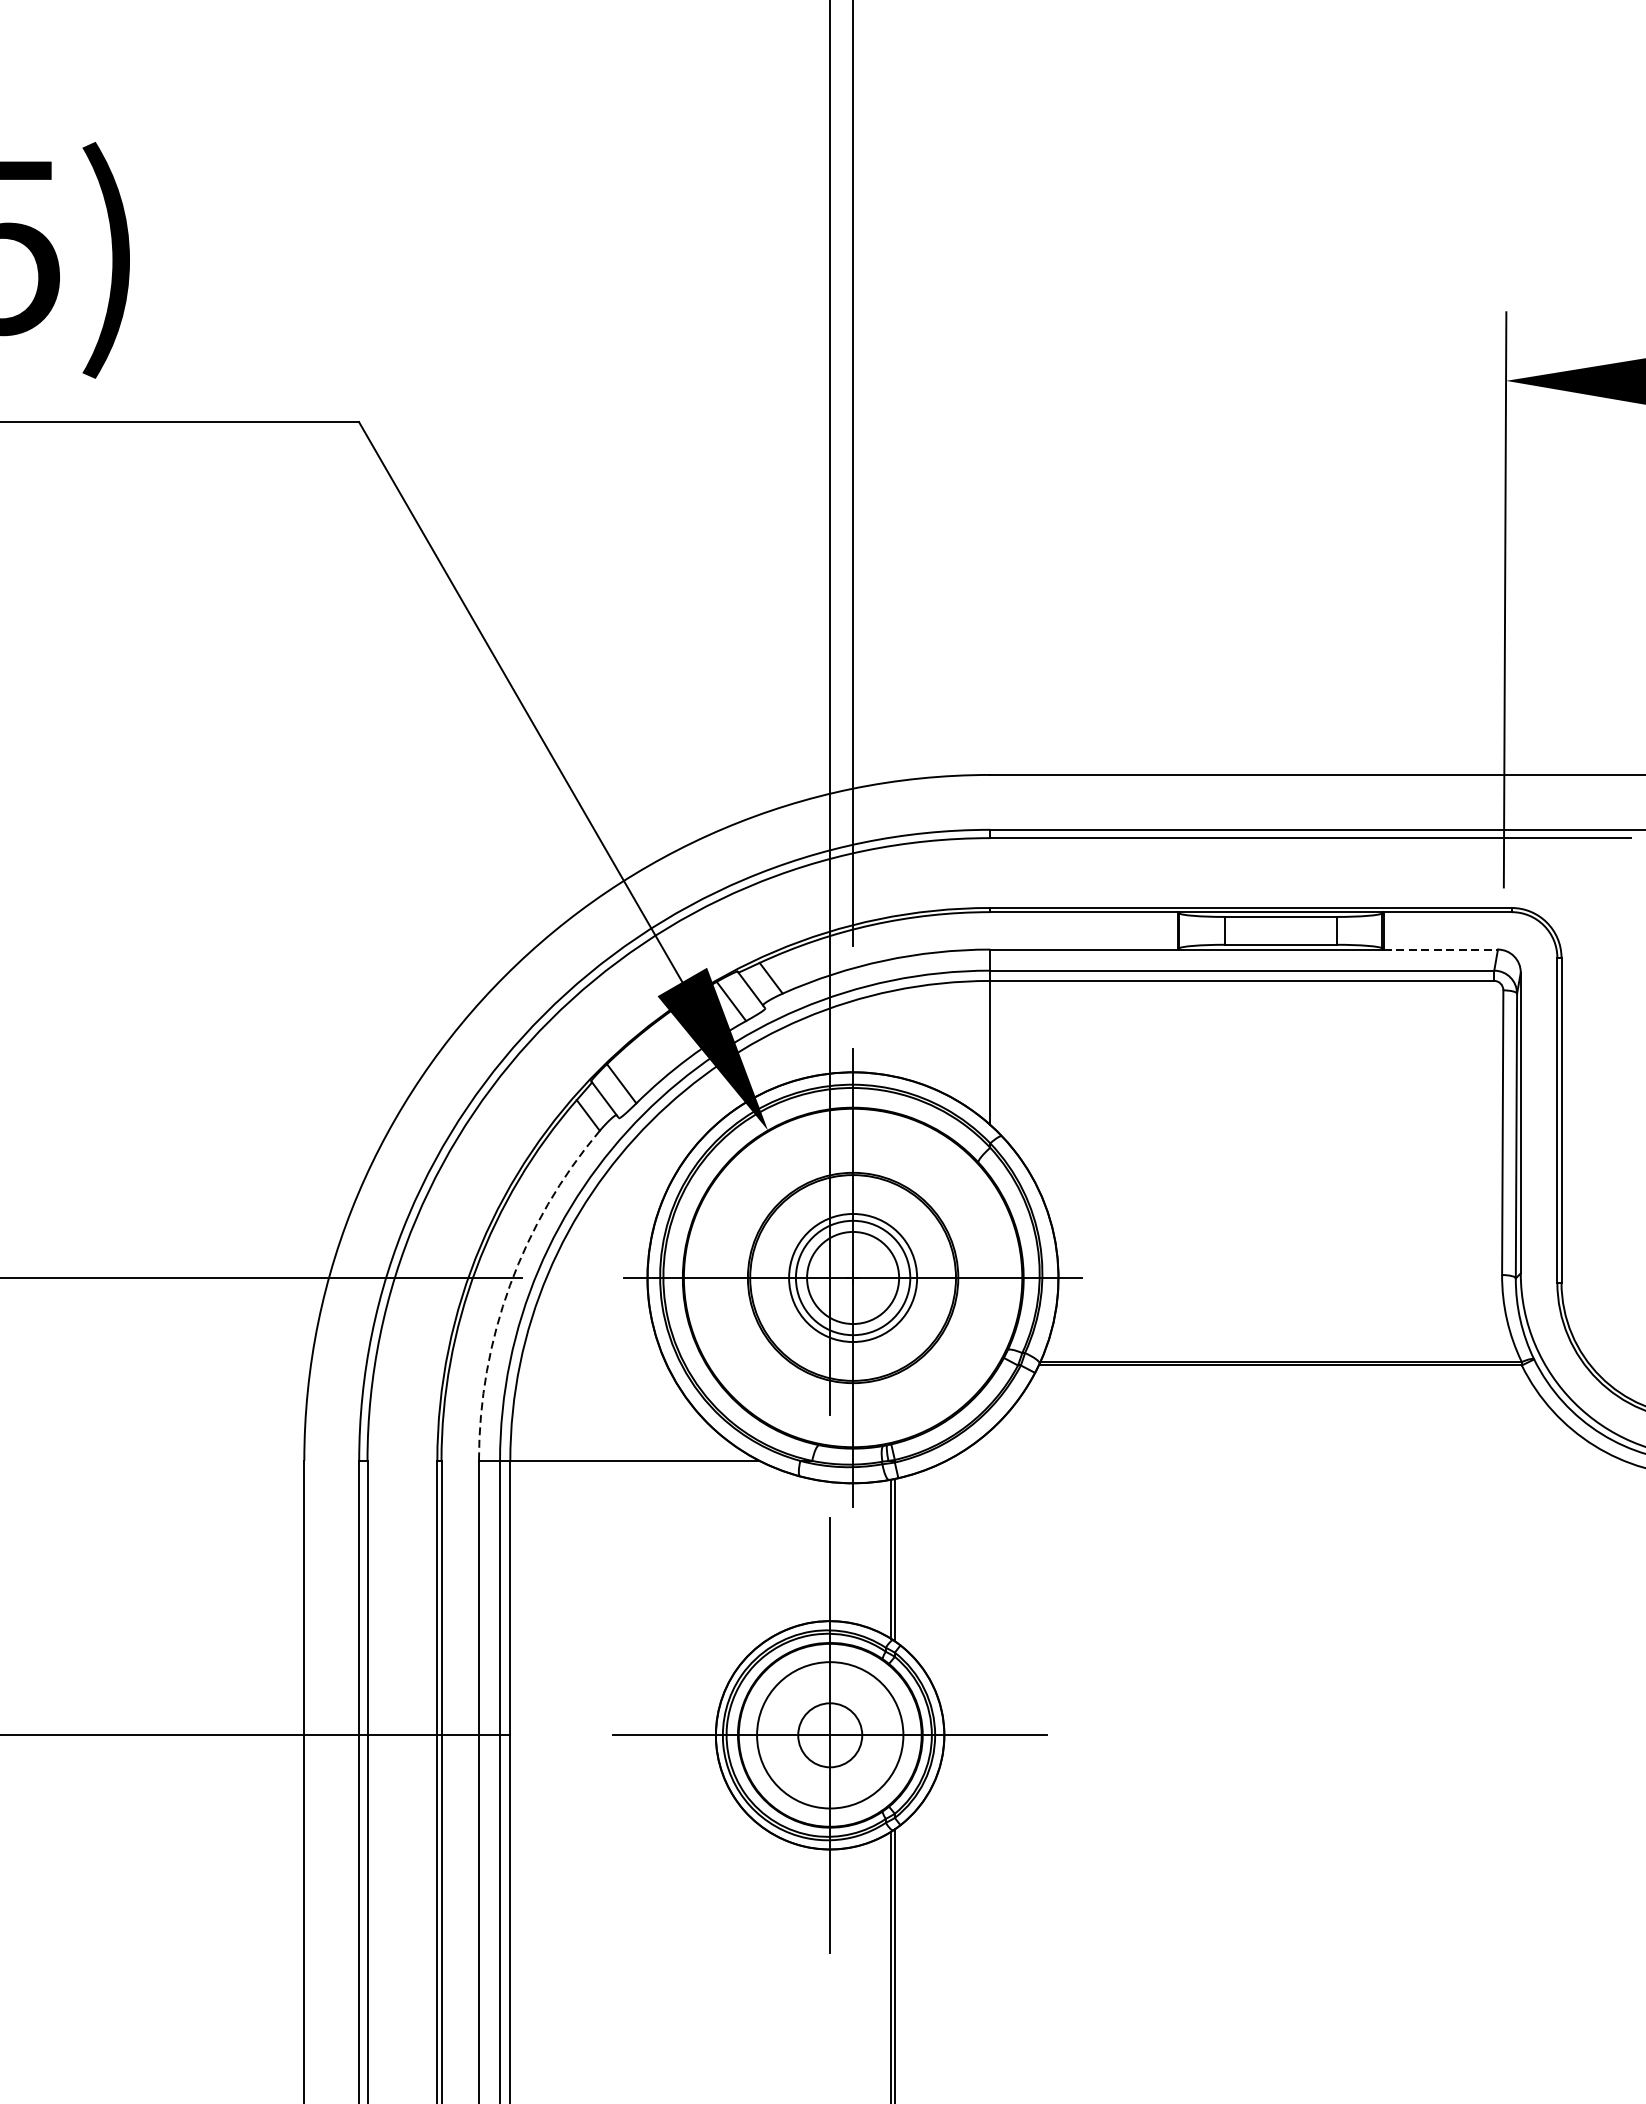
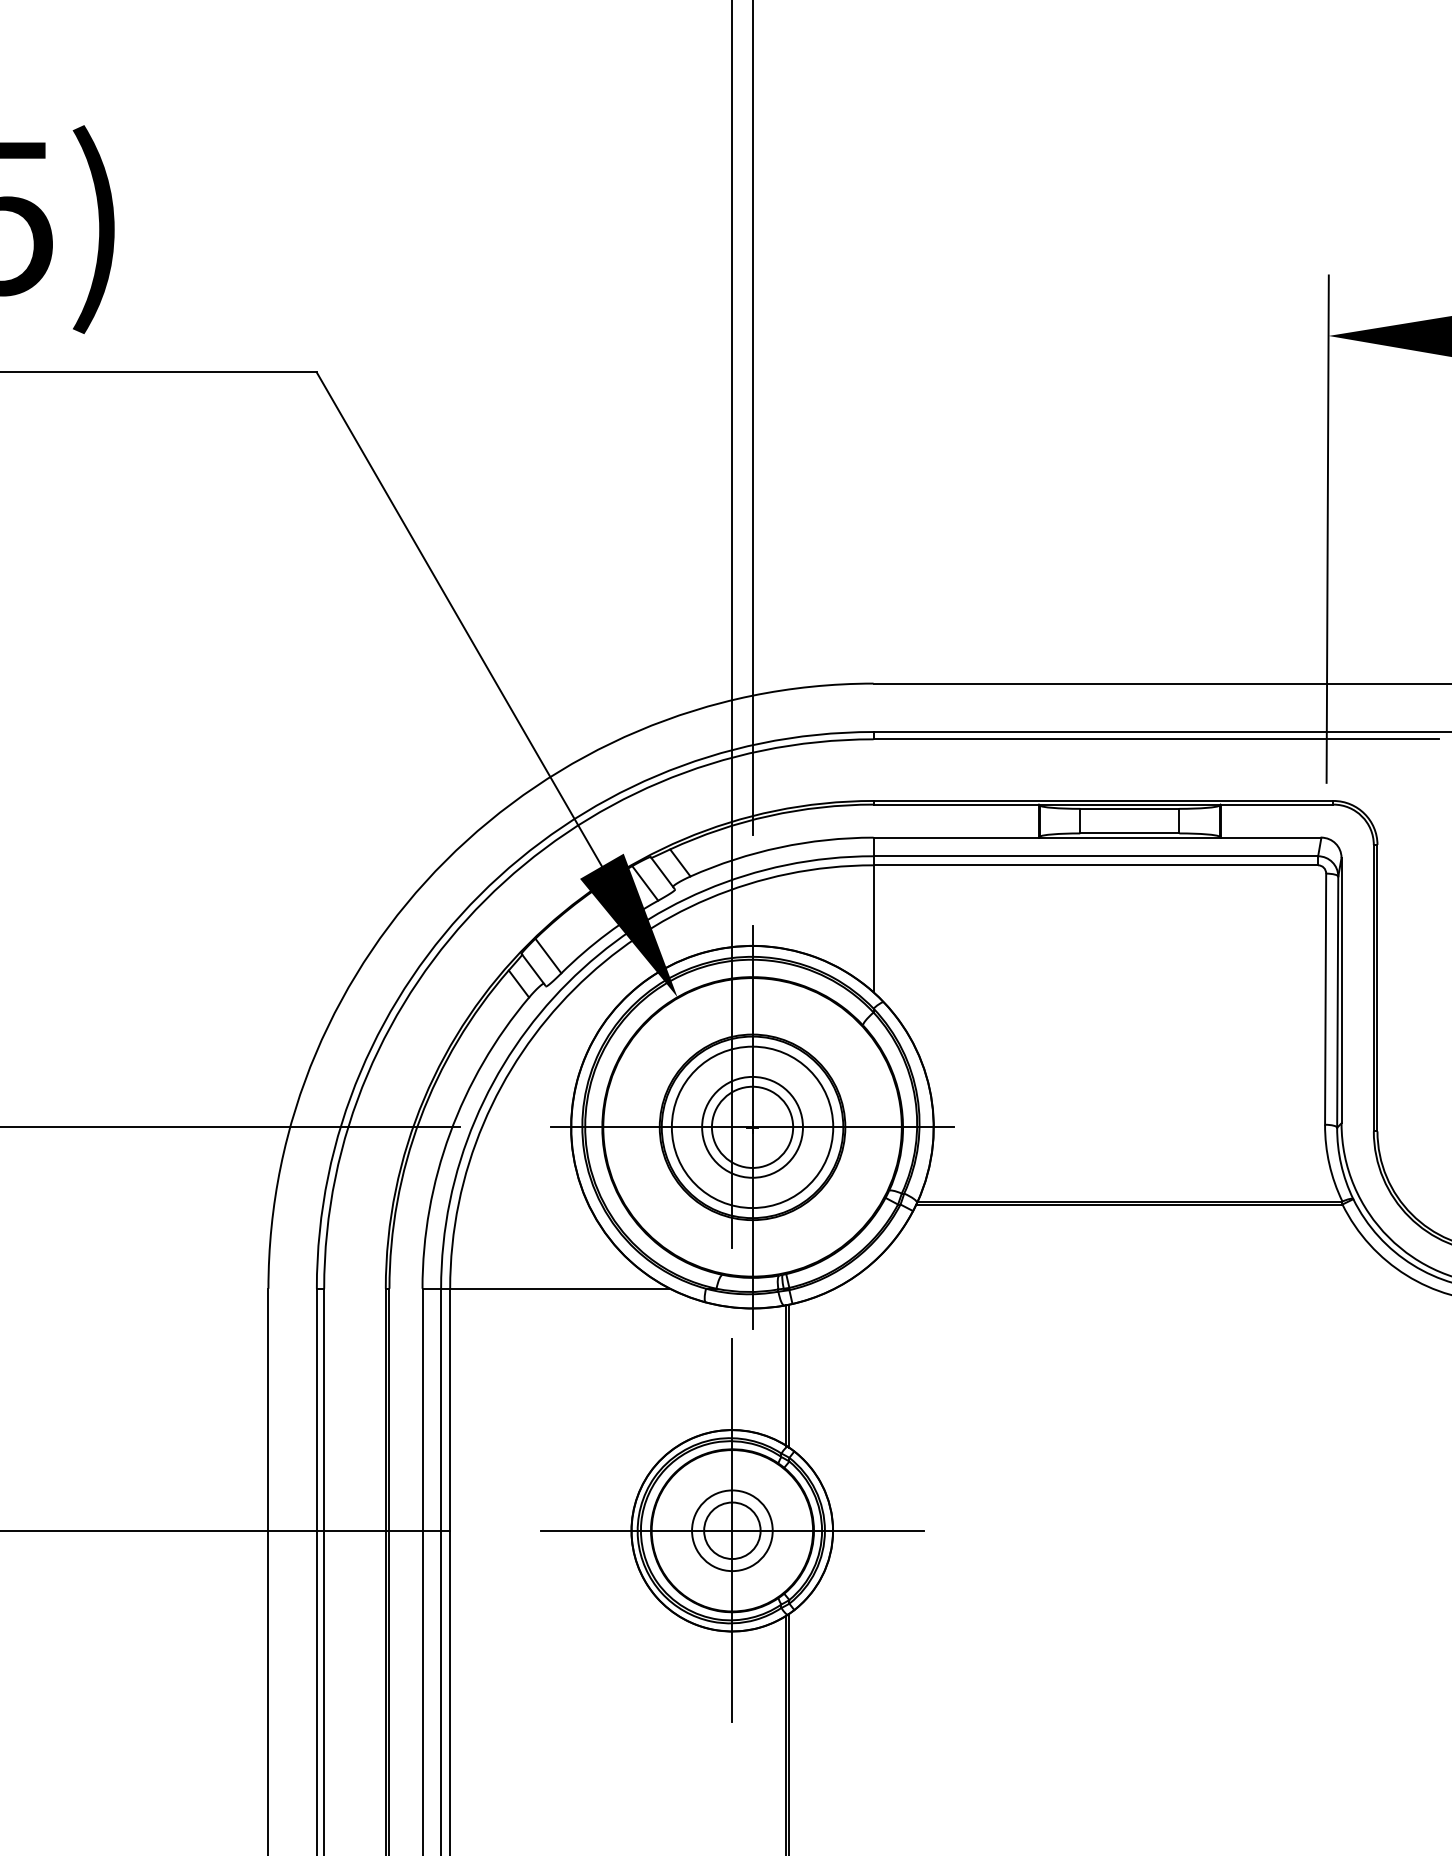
line: (1441, 949) -> (1271, 837), dashed -> solid
circle: (853, 1278) -> (752, 1127), size x1.43
arc: (510, 1284) -> (450, 1133), dashed -> solid
circle: (830, 1734) -> (732, 1530), size x0.62

